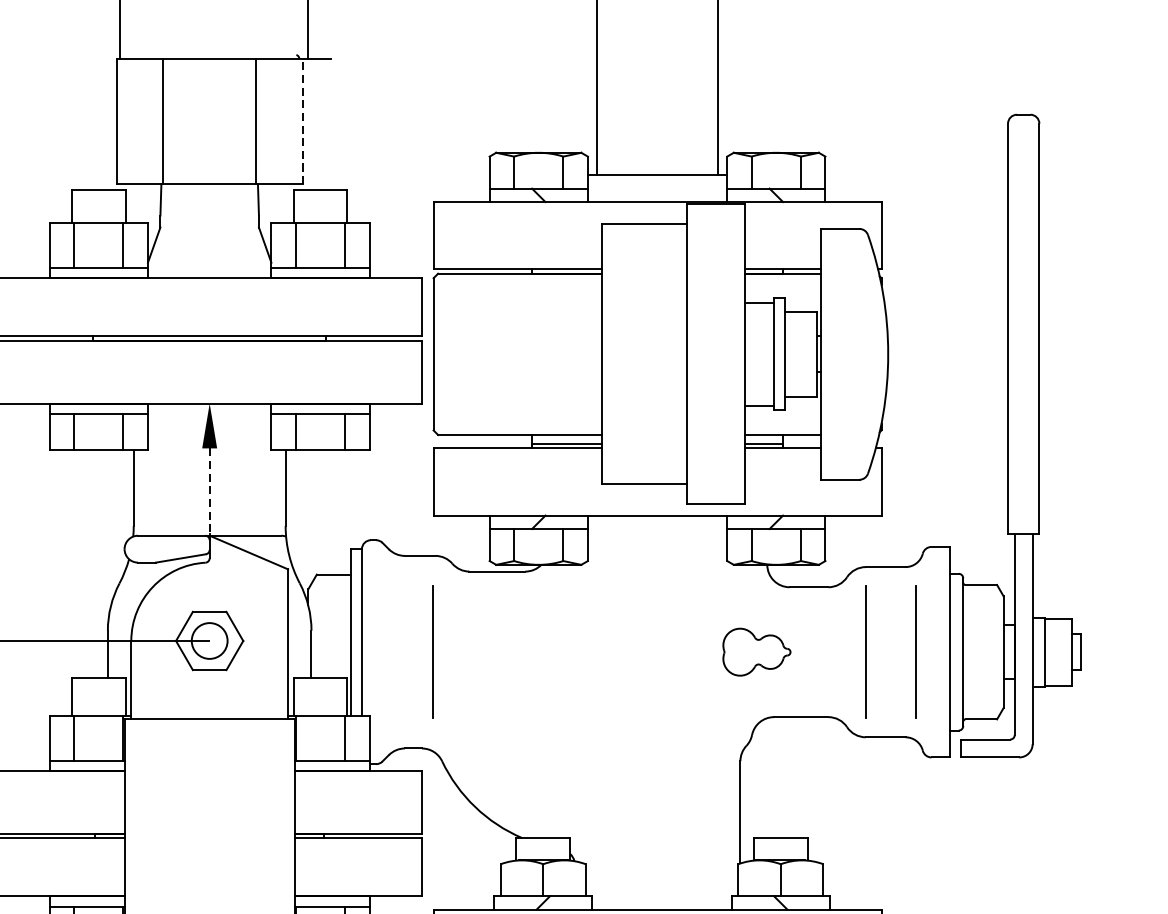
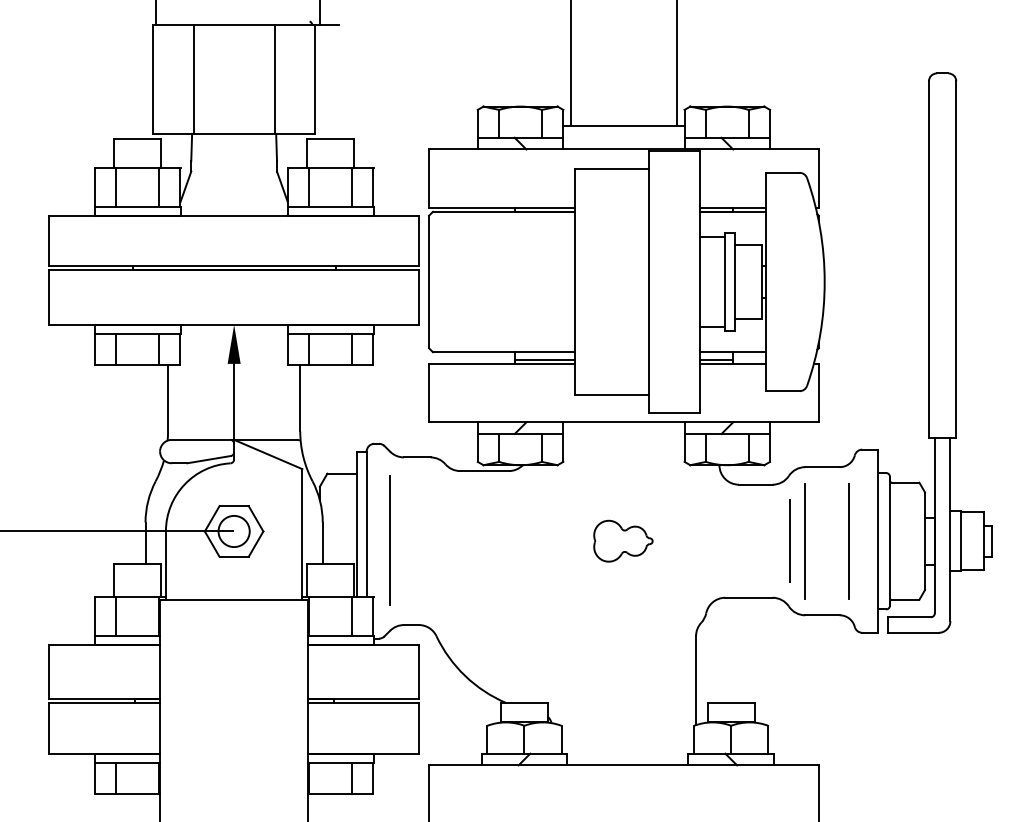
line: (303, 121) -> (315, 79), dashed -> solid
line: (210, 491) -> (234, 401), dashed -> solid
line: (389, 650) -> (390, 539), added
part: (757, 651) -> (623, 540), moved
line: (847, 651) -> (789, 540), added
line: (431, 652) -> (427, 541), removed

